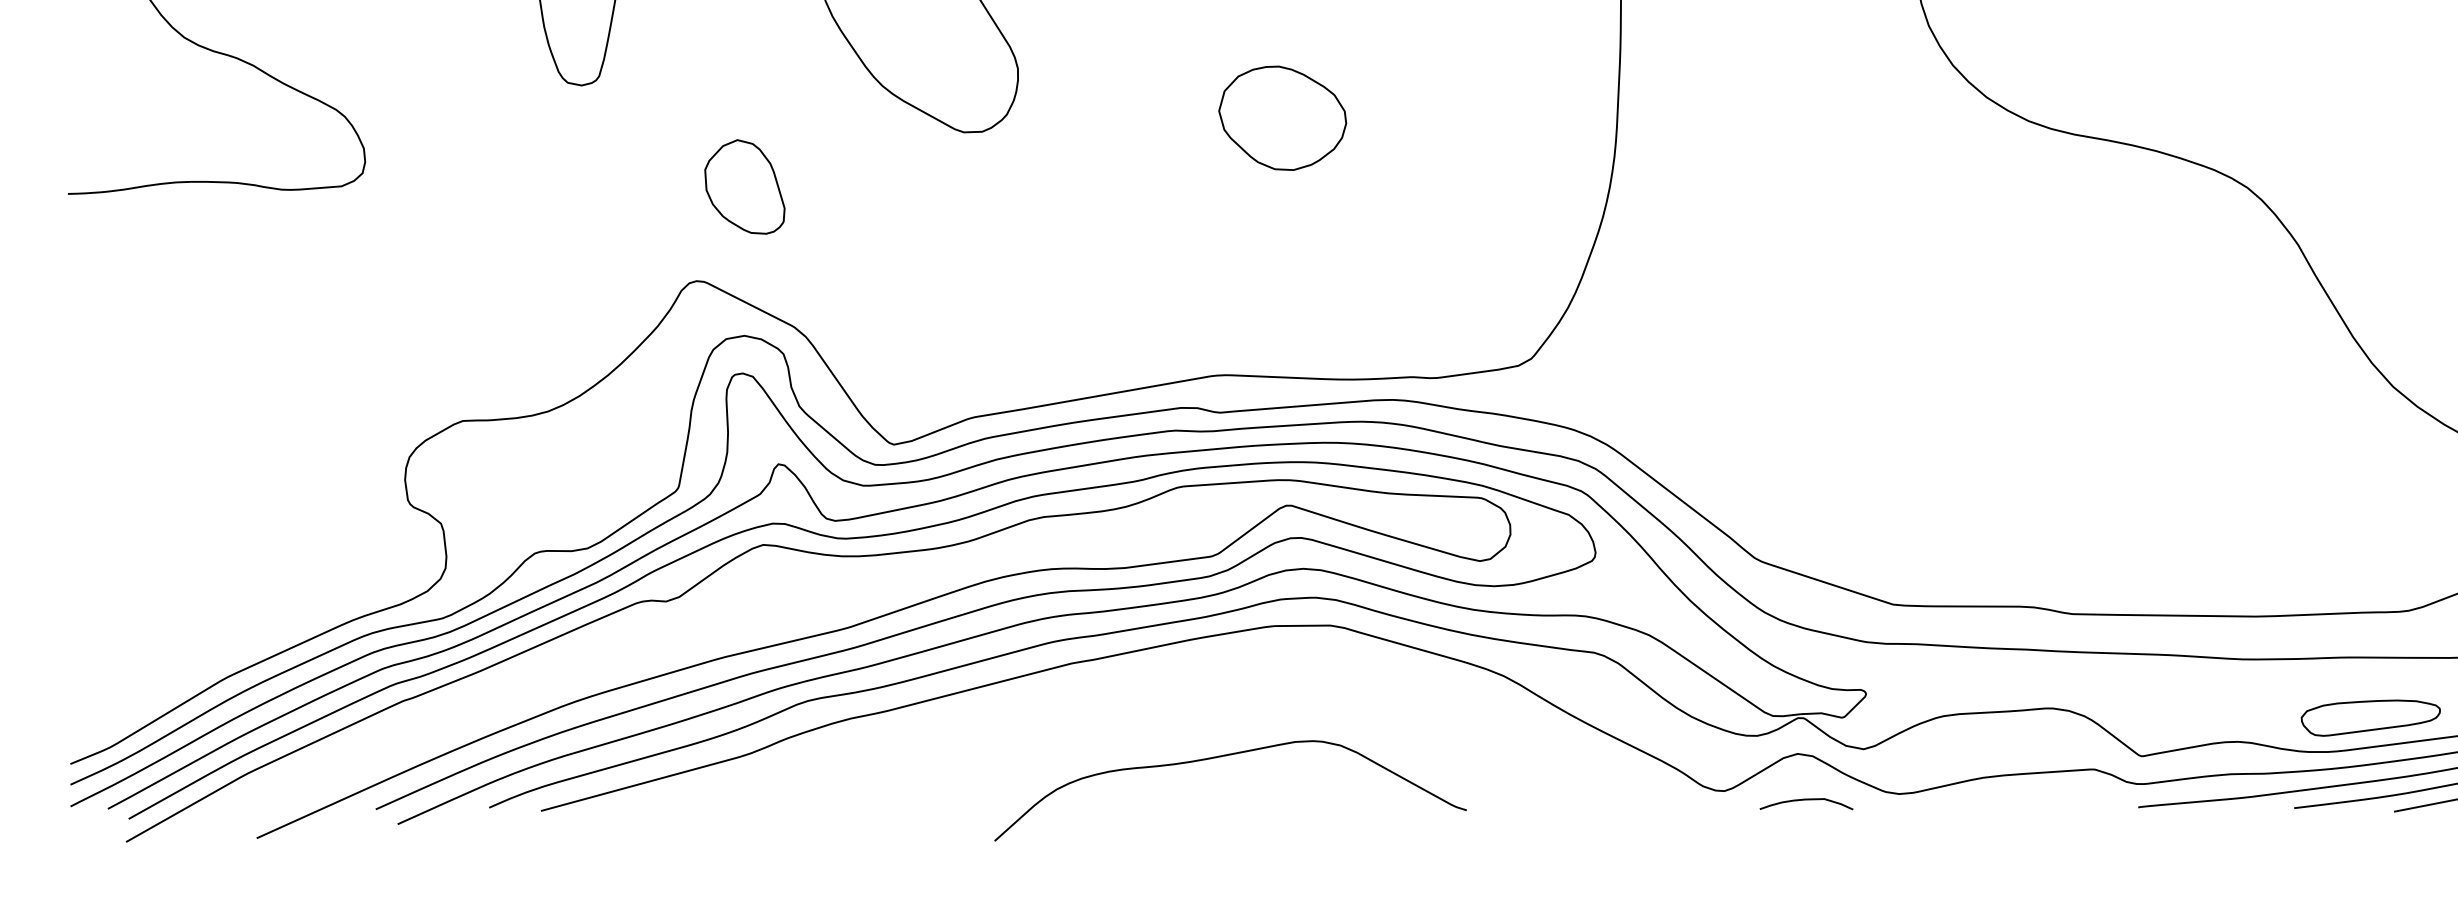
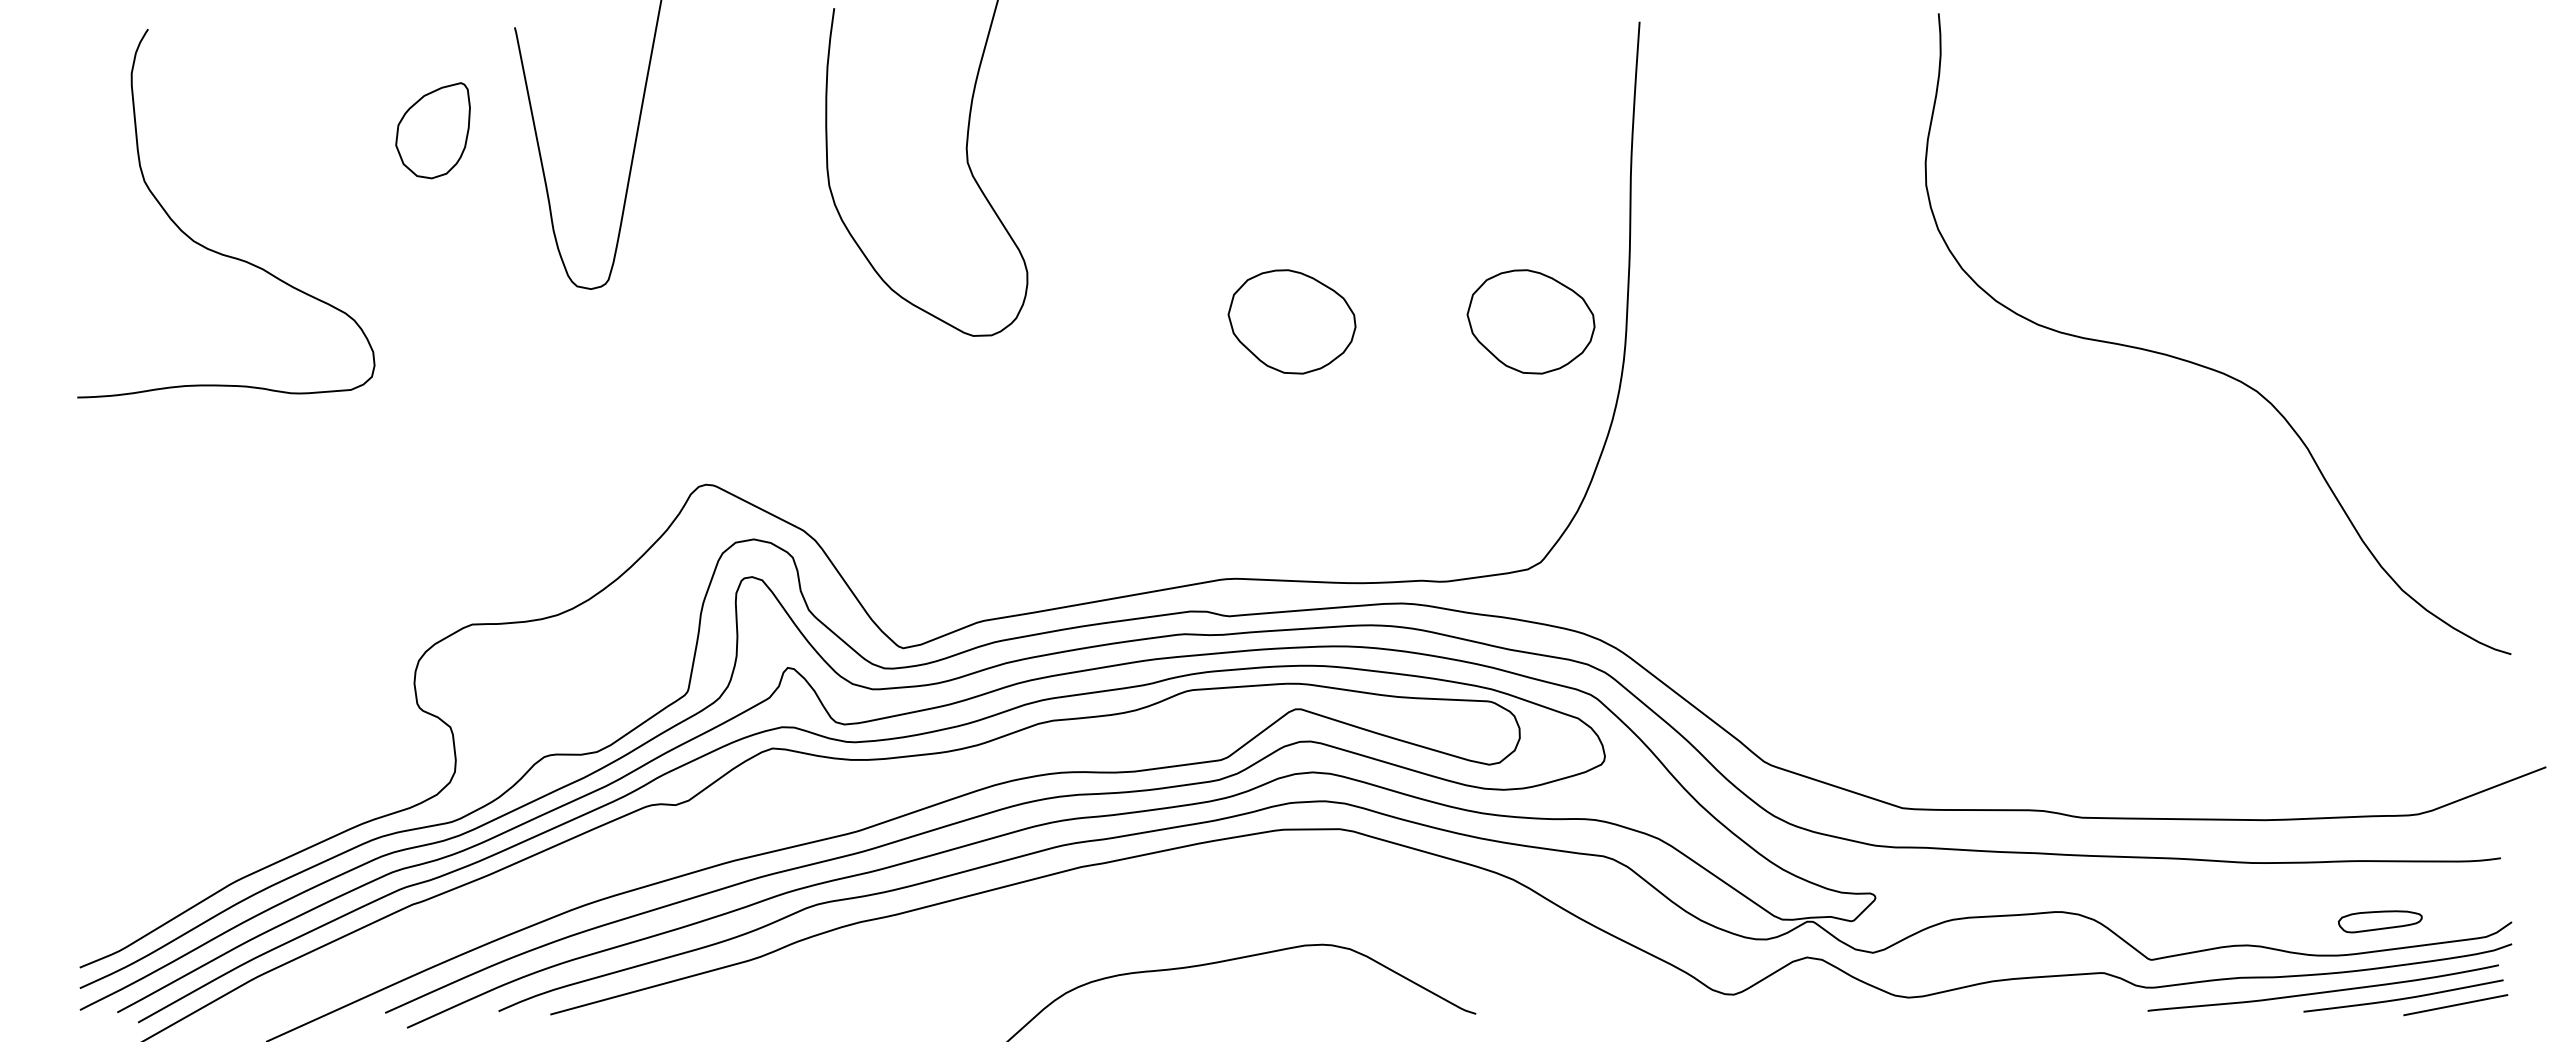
part: (1521, 117) -> (1530, 321), added
part: (744, 186) -> (753, 390), removed
part: (2371, 717) -> (2380, 921), size x0.6
curve: (1804, 800) -> (1813, 1004), removed

